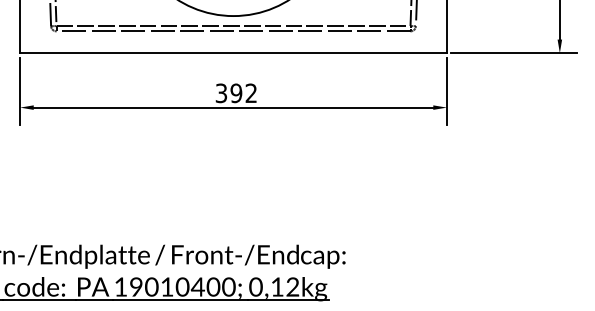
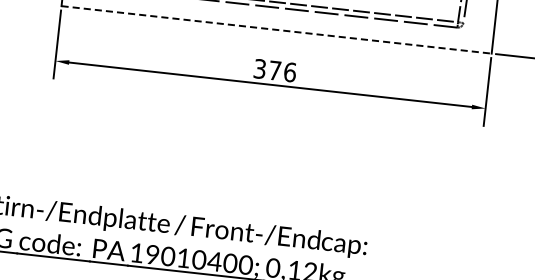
line: (234, 53) -> (277, 30), solid -> dashed
text: (243, 93) -> (282, 71), 392 -> 376

